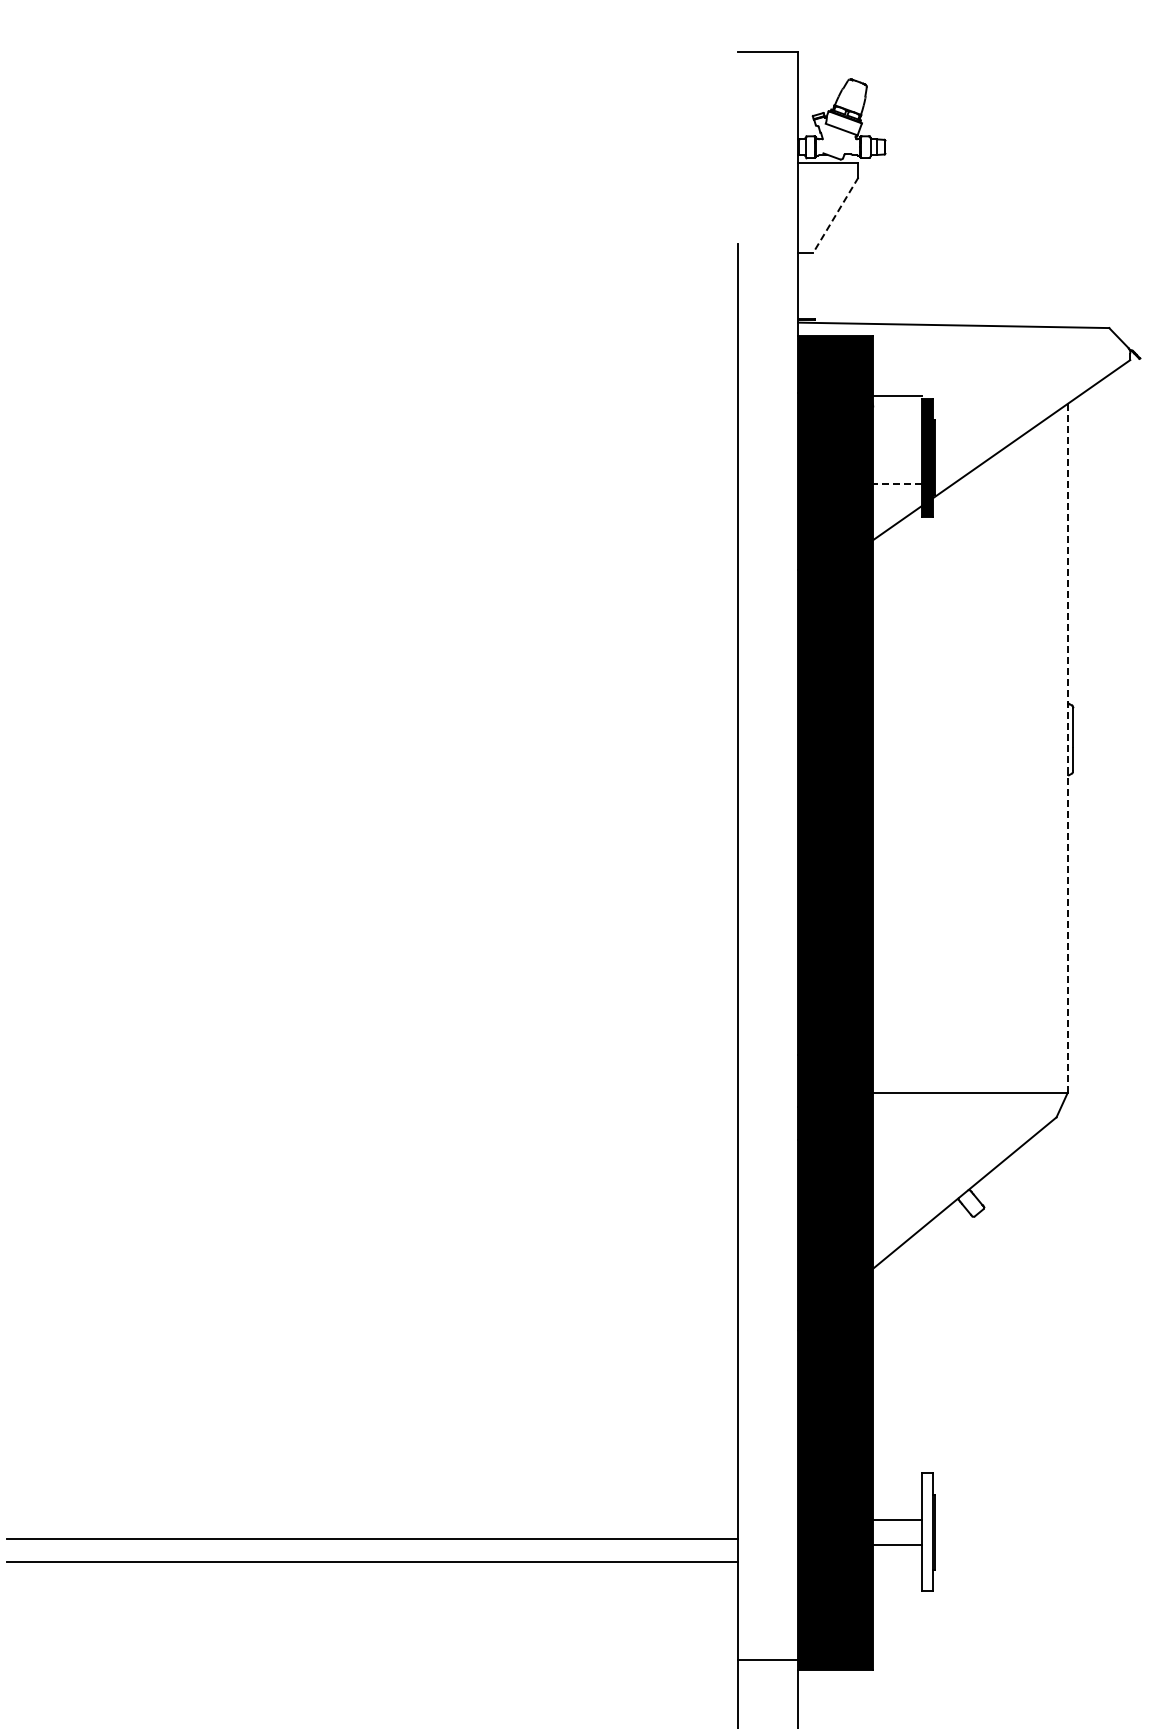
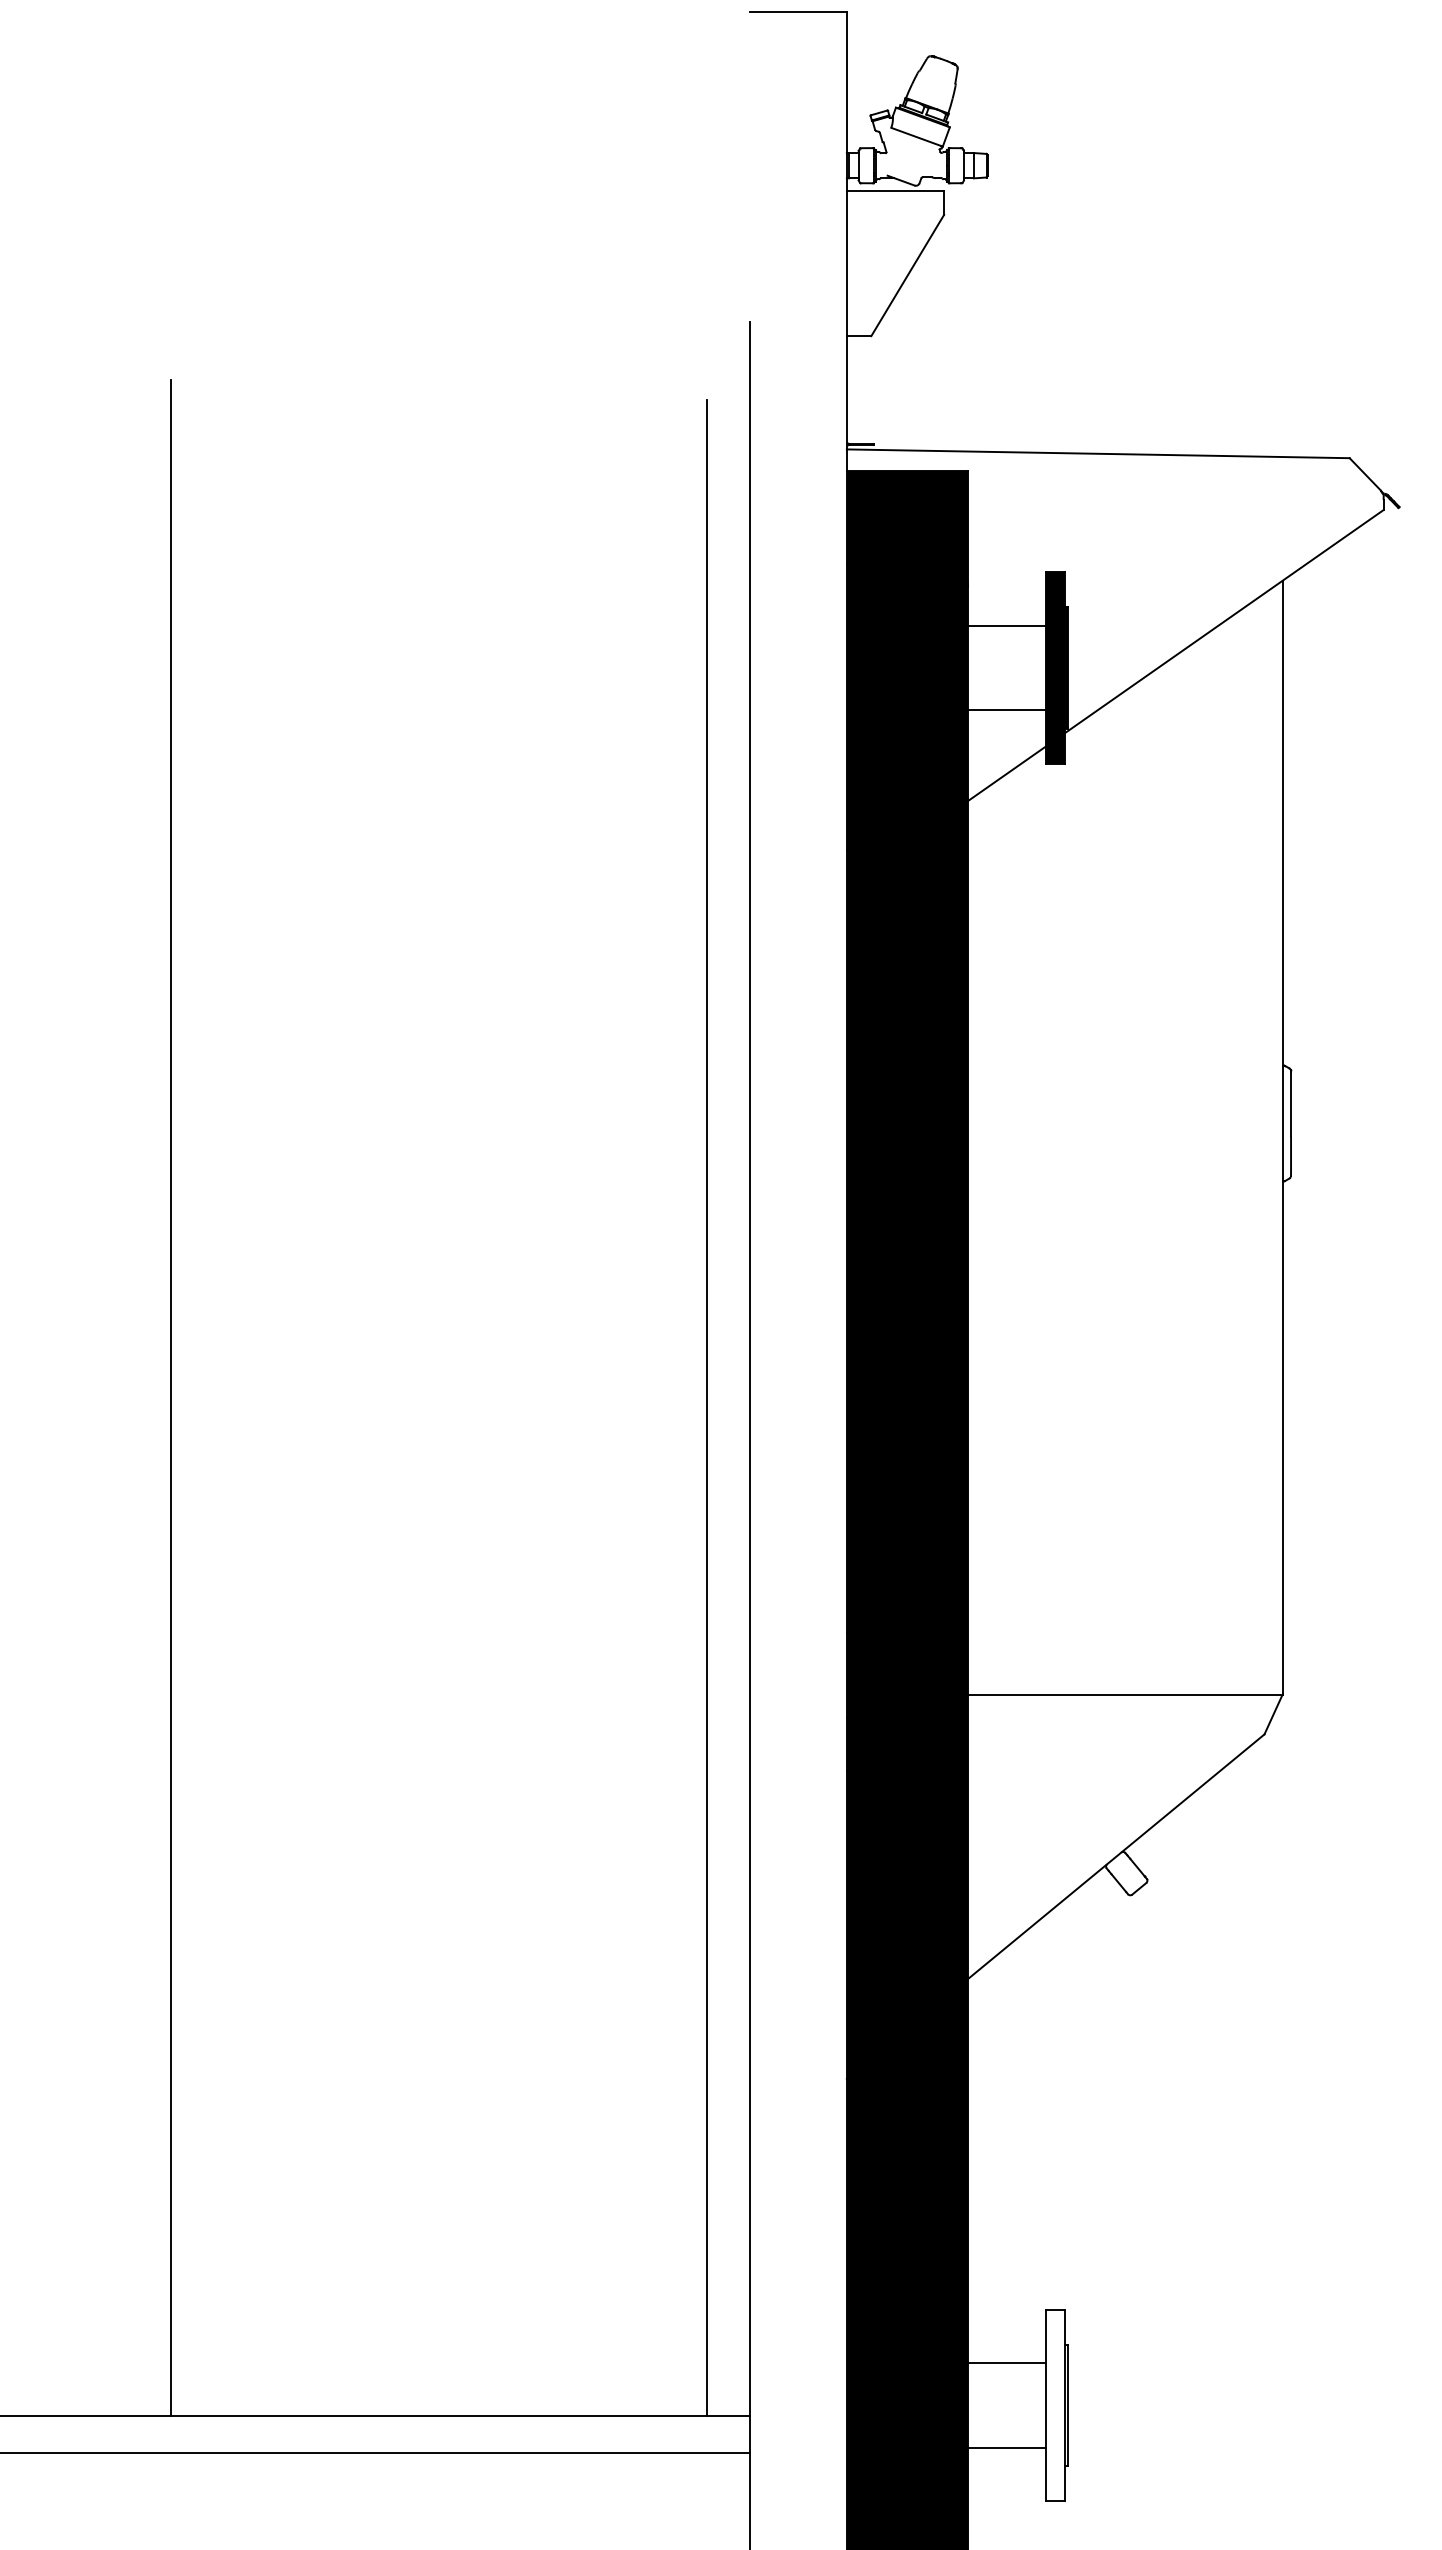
line: (835, 215) -> (907, 276), dashed -> solid
line: (897, 395) -> (1007, 625), moved
line: (896, 484) -> (1005, 711), dashed -> solid
line: (1067, 747) -> (1282, 1136), dashed -> solid
line: (380, 909) -> (171, 1398), added
line: (711, 915) -> (706, 1408), added
line: (897, 1519) -> (1007, 2447), moved
line: (897, 1545) -> (1007, 2363), moved

